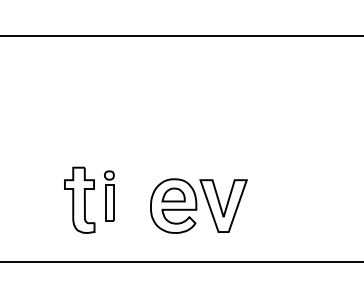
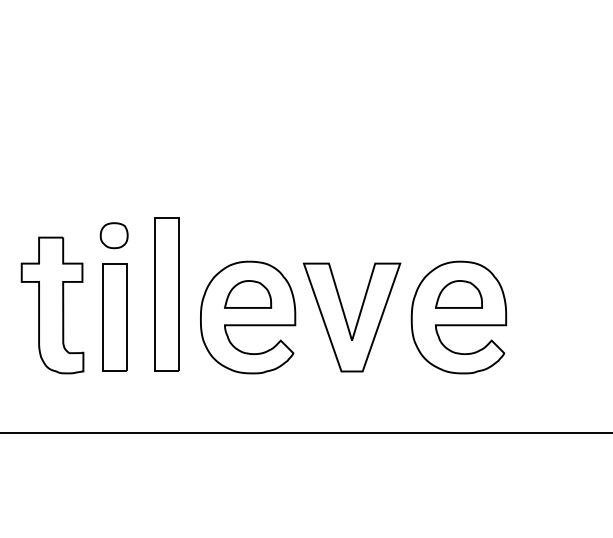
part: (134, 194) -> (166, 293), added
part: (109, 195) -> (114, 295), size x1.43
part: (274, 205) -> (457, 316), added

